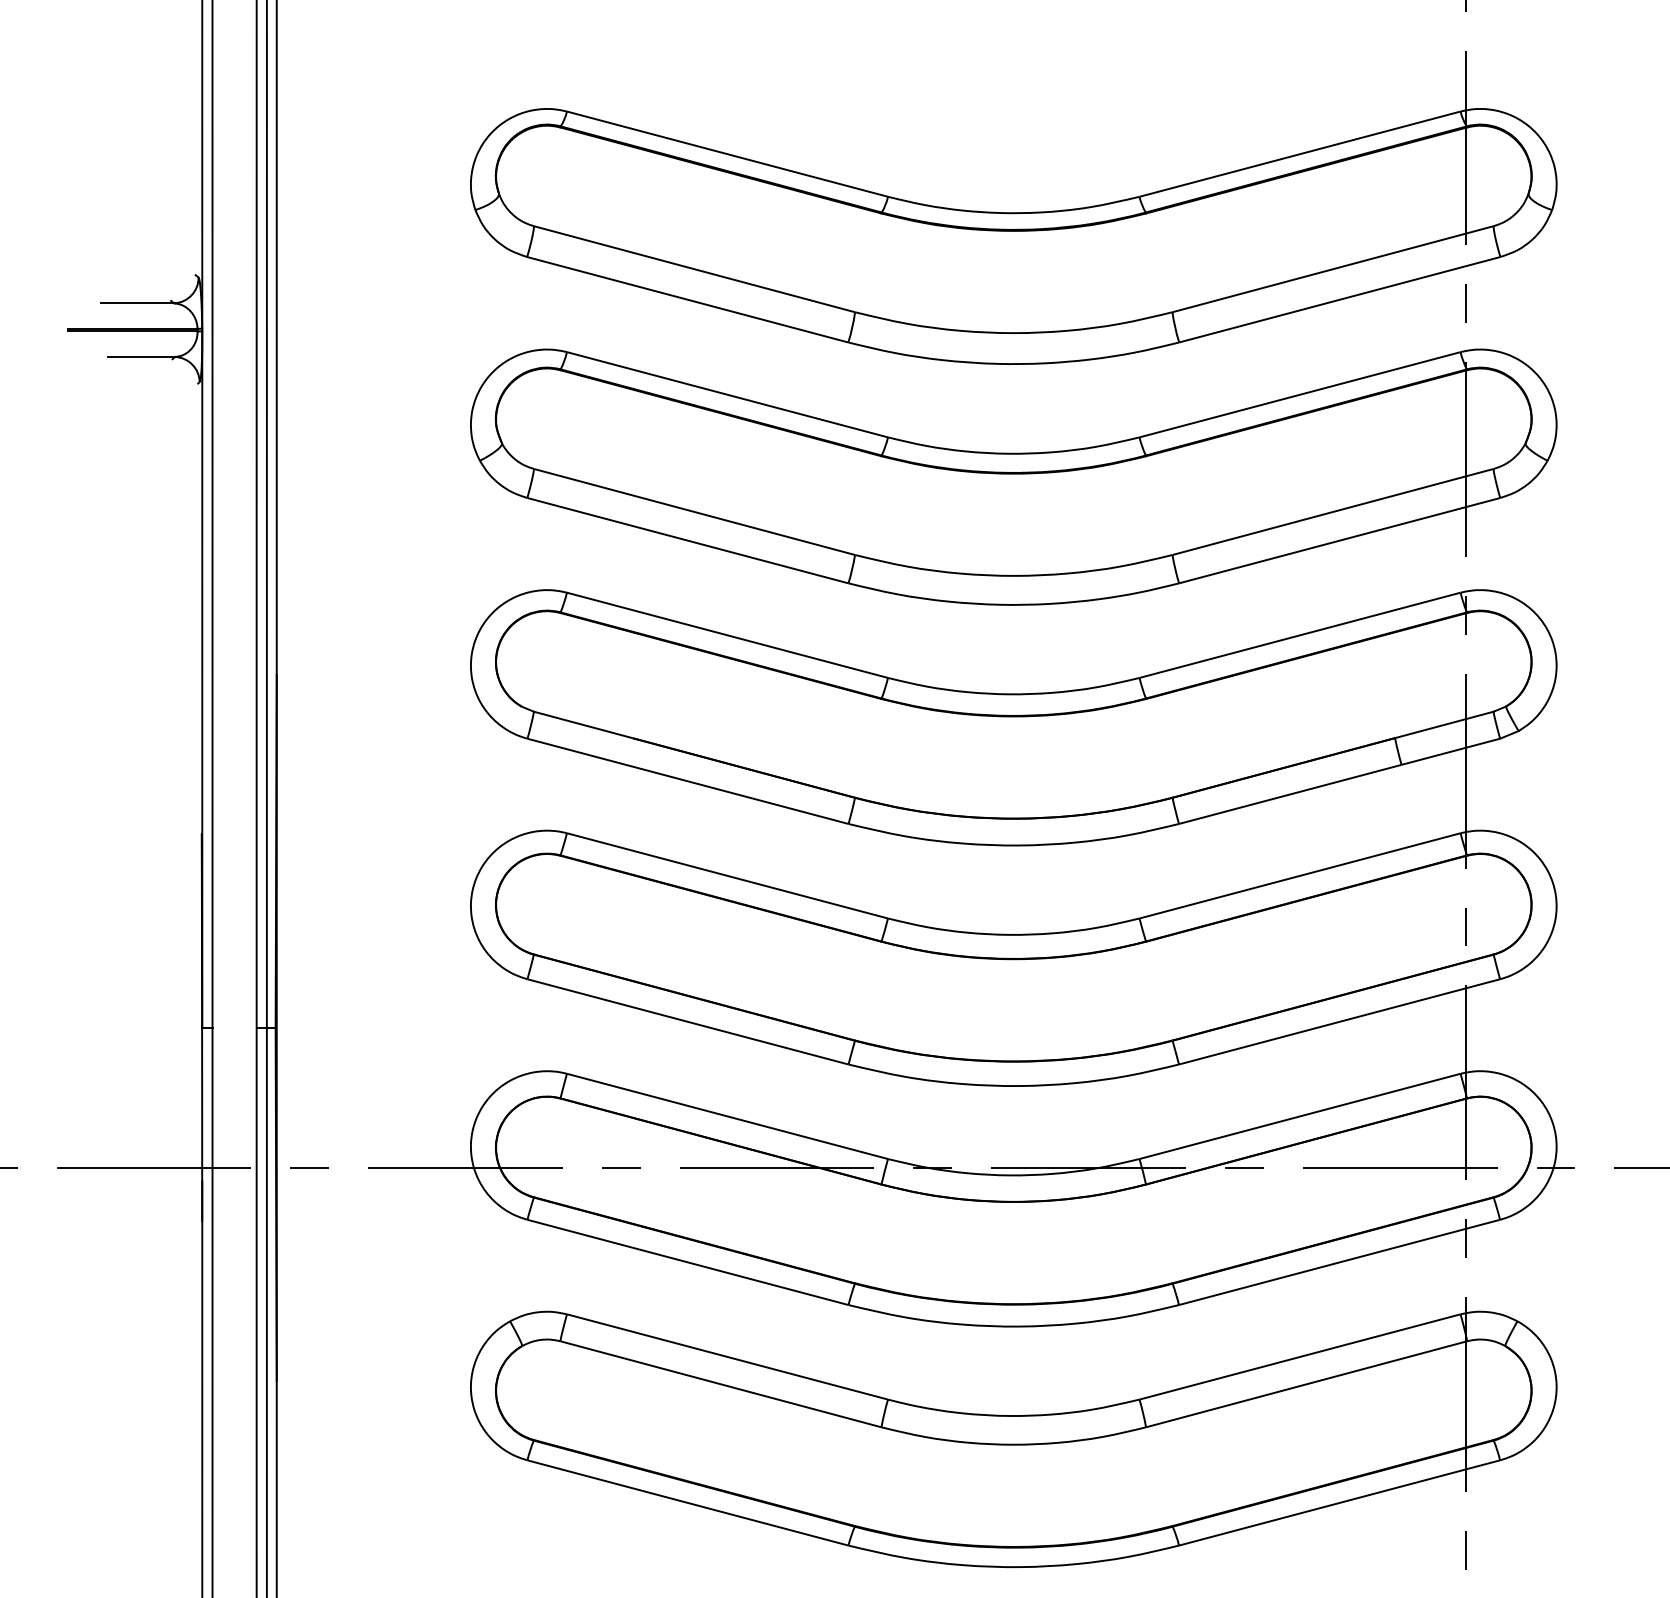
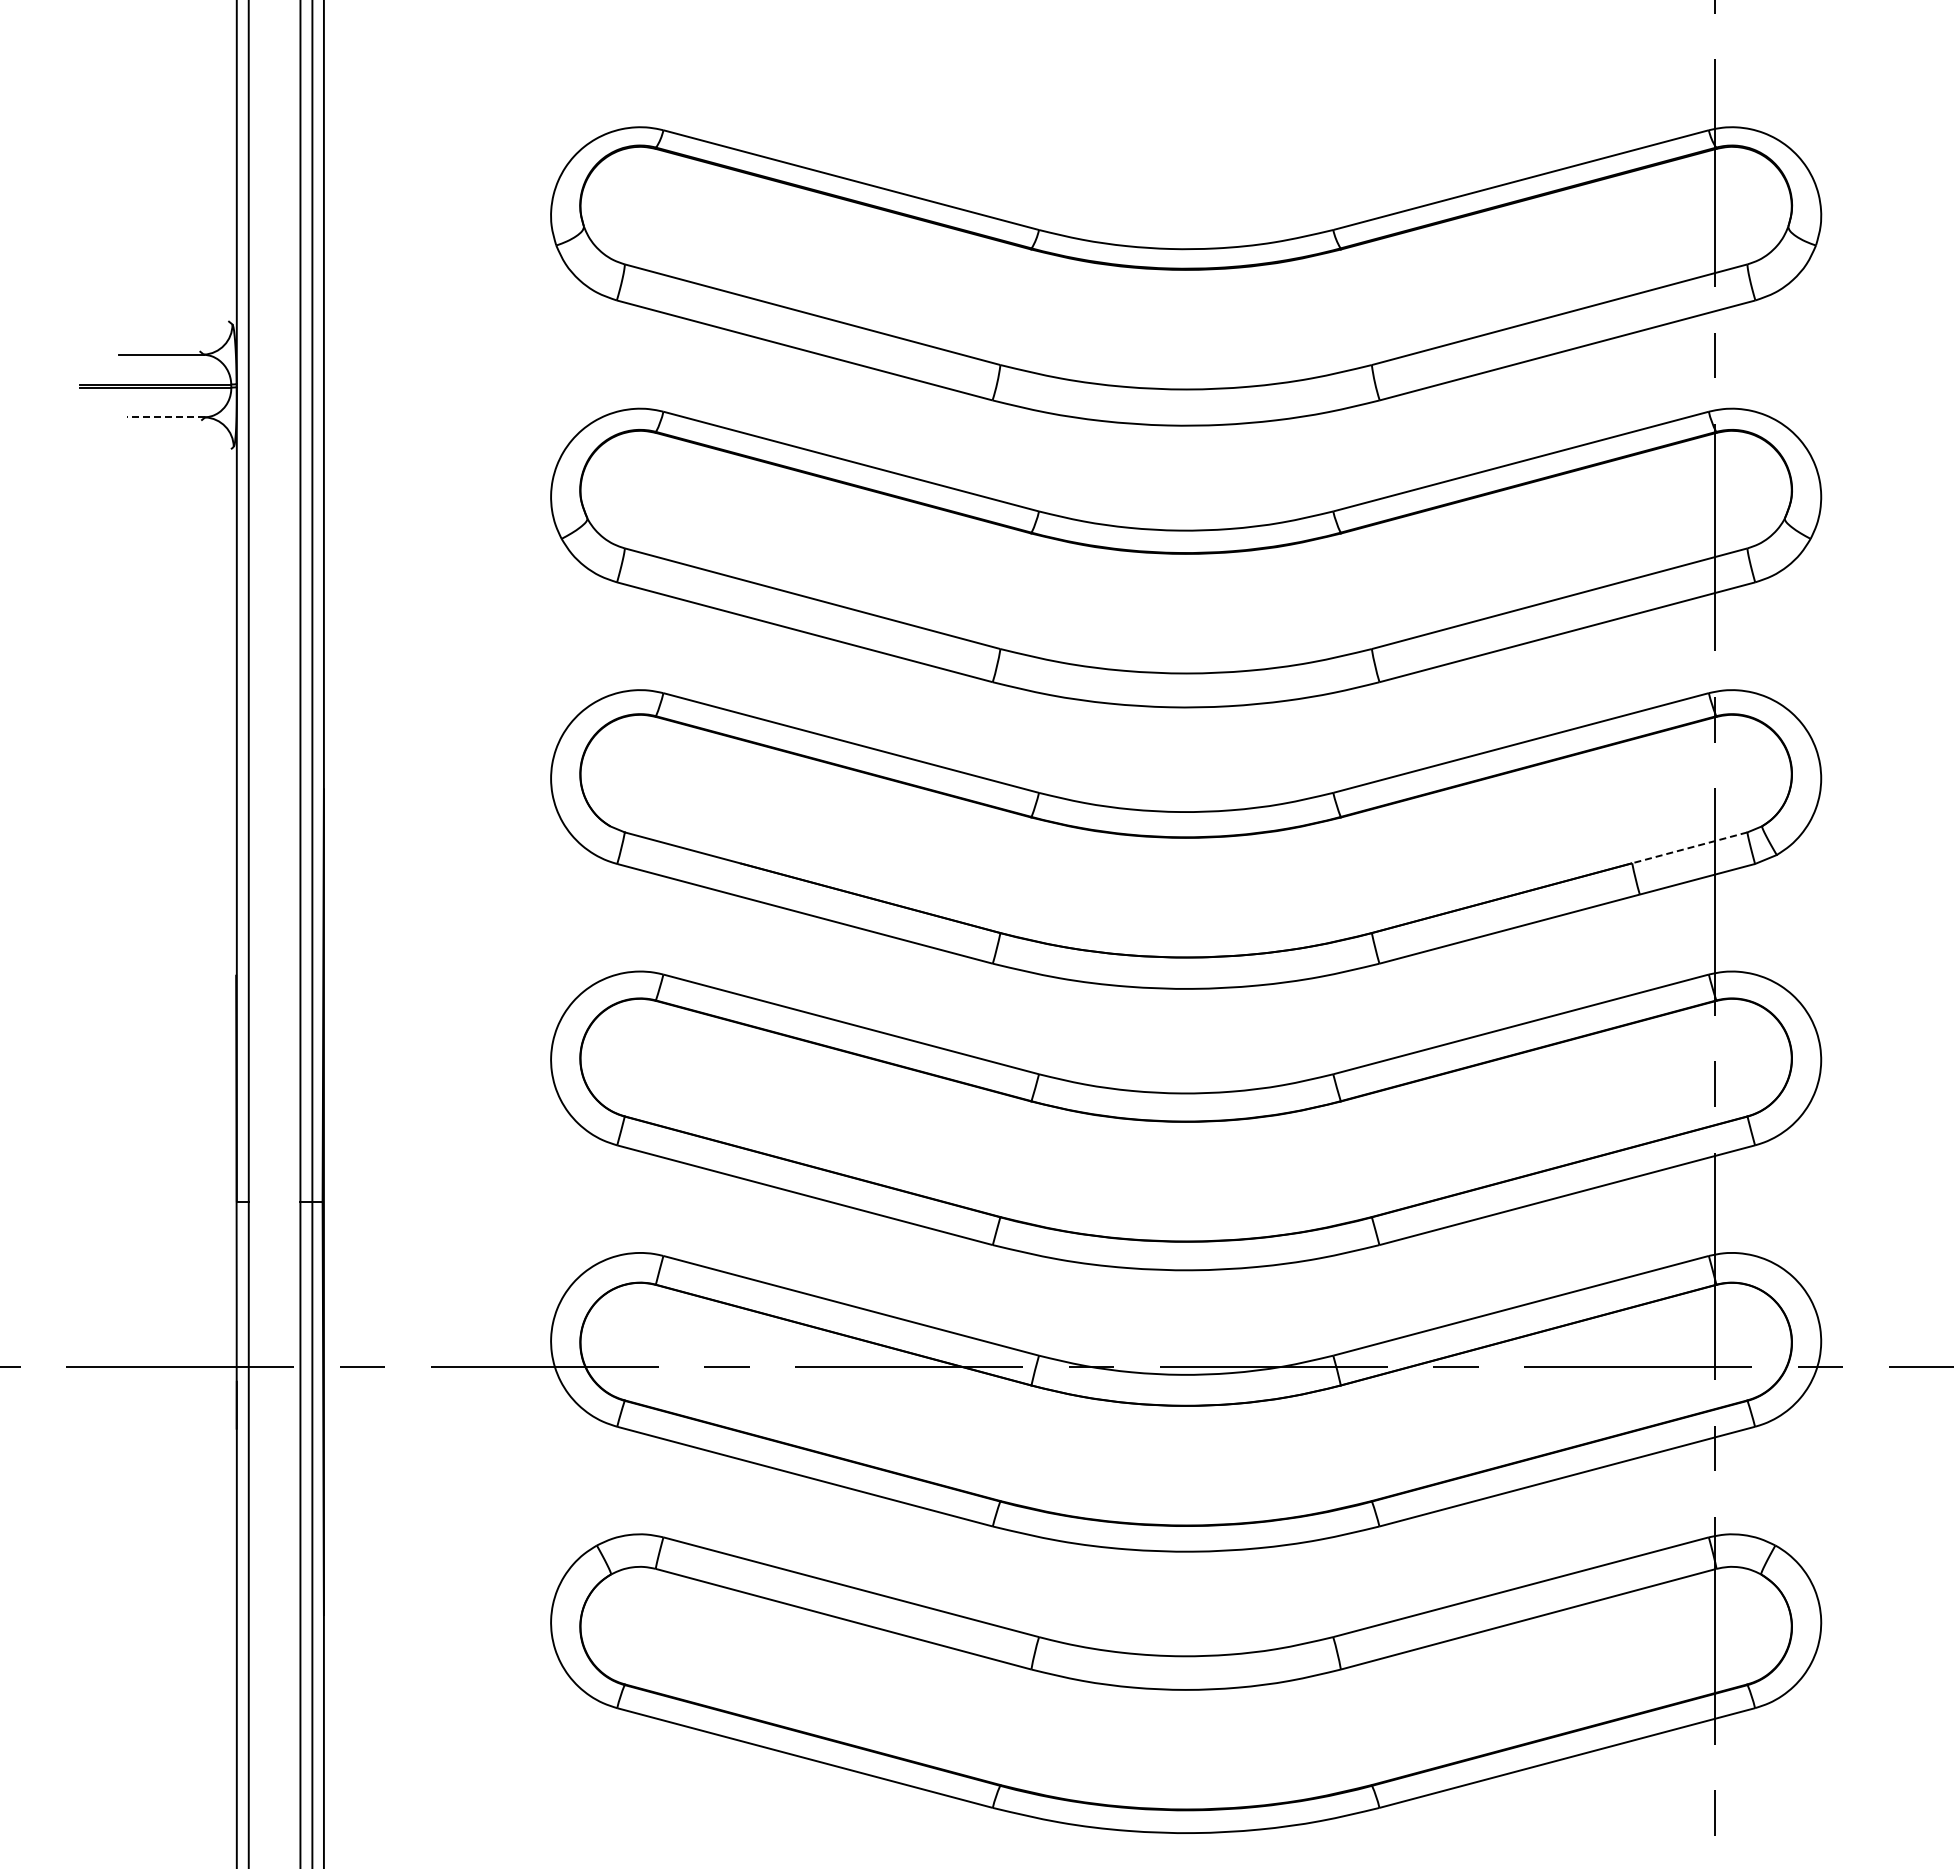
line: (141, 357) -> (165, 417), solid -> dashed
line: (1444, 724) -> (1689, 847), solid -> dashed

